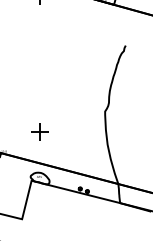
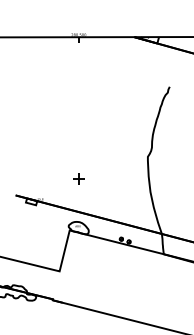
part: (39, 131) -> (78, 178), size x0.62

